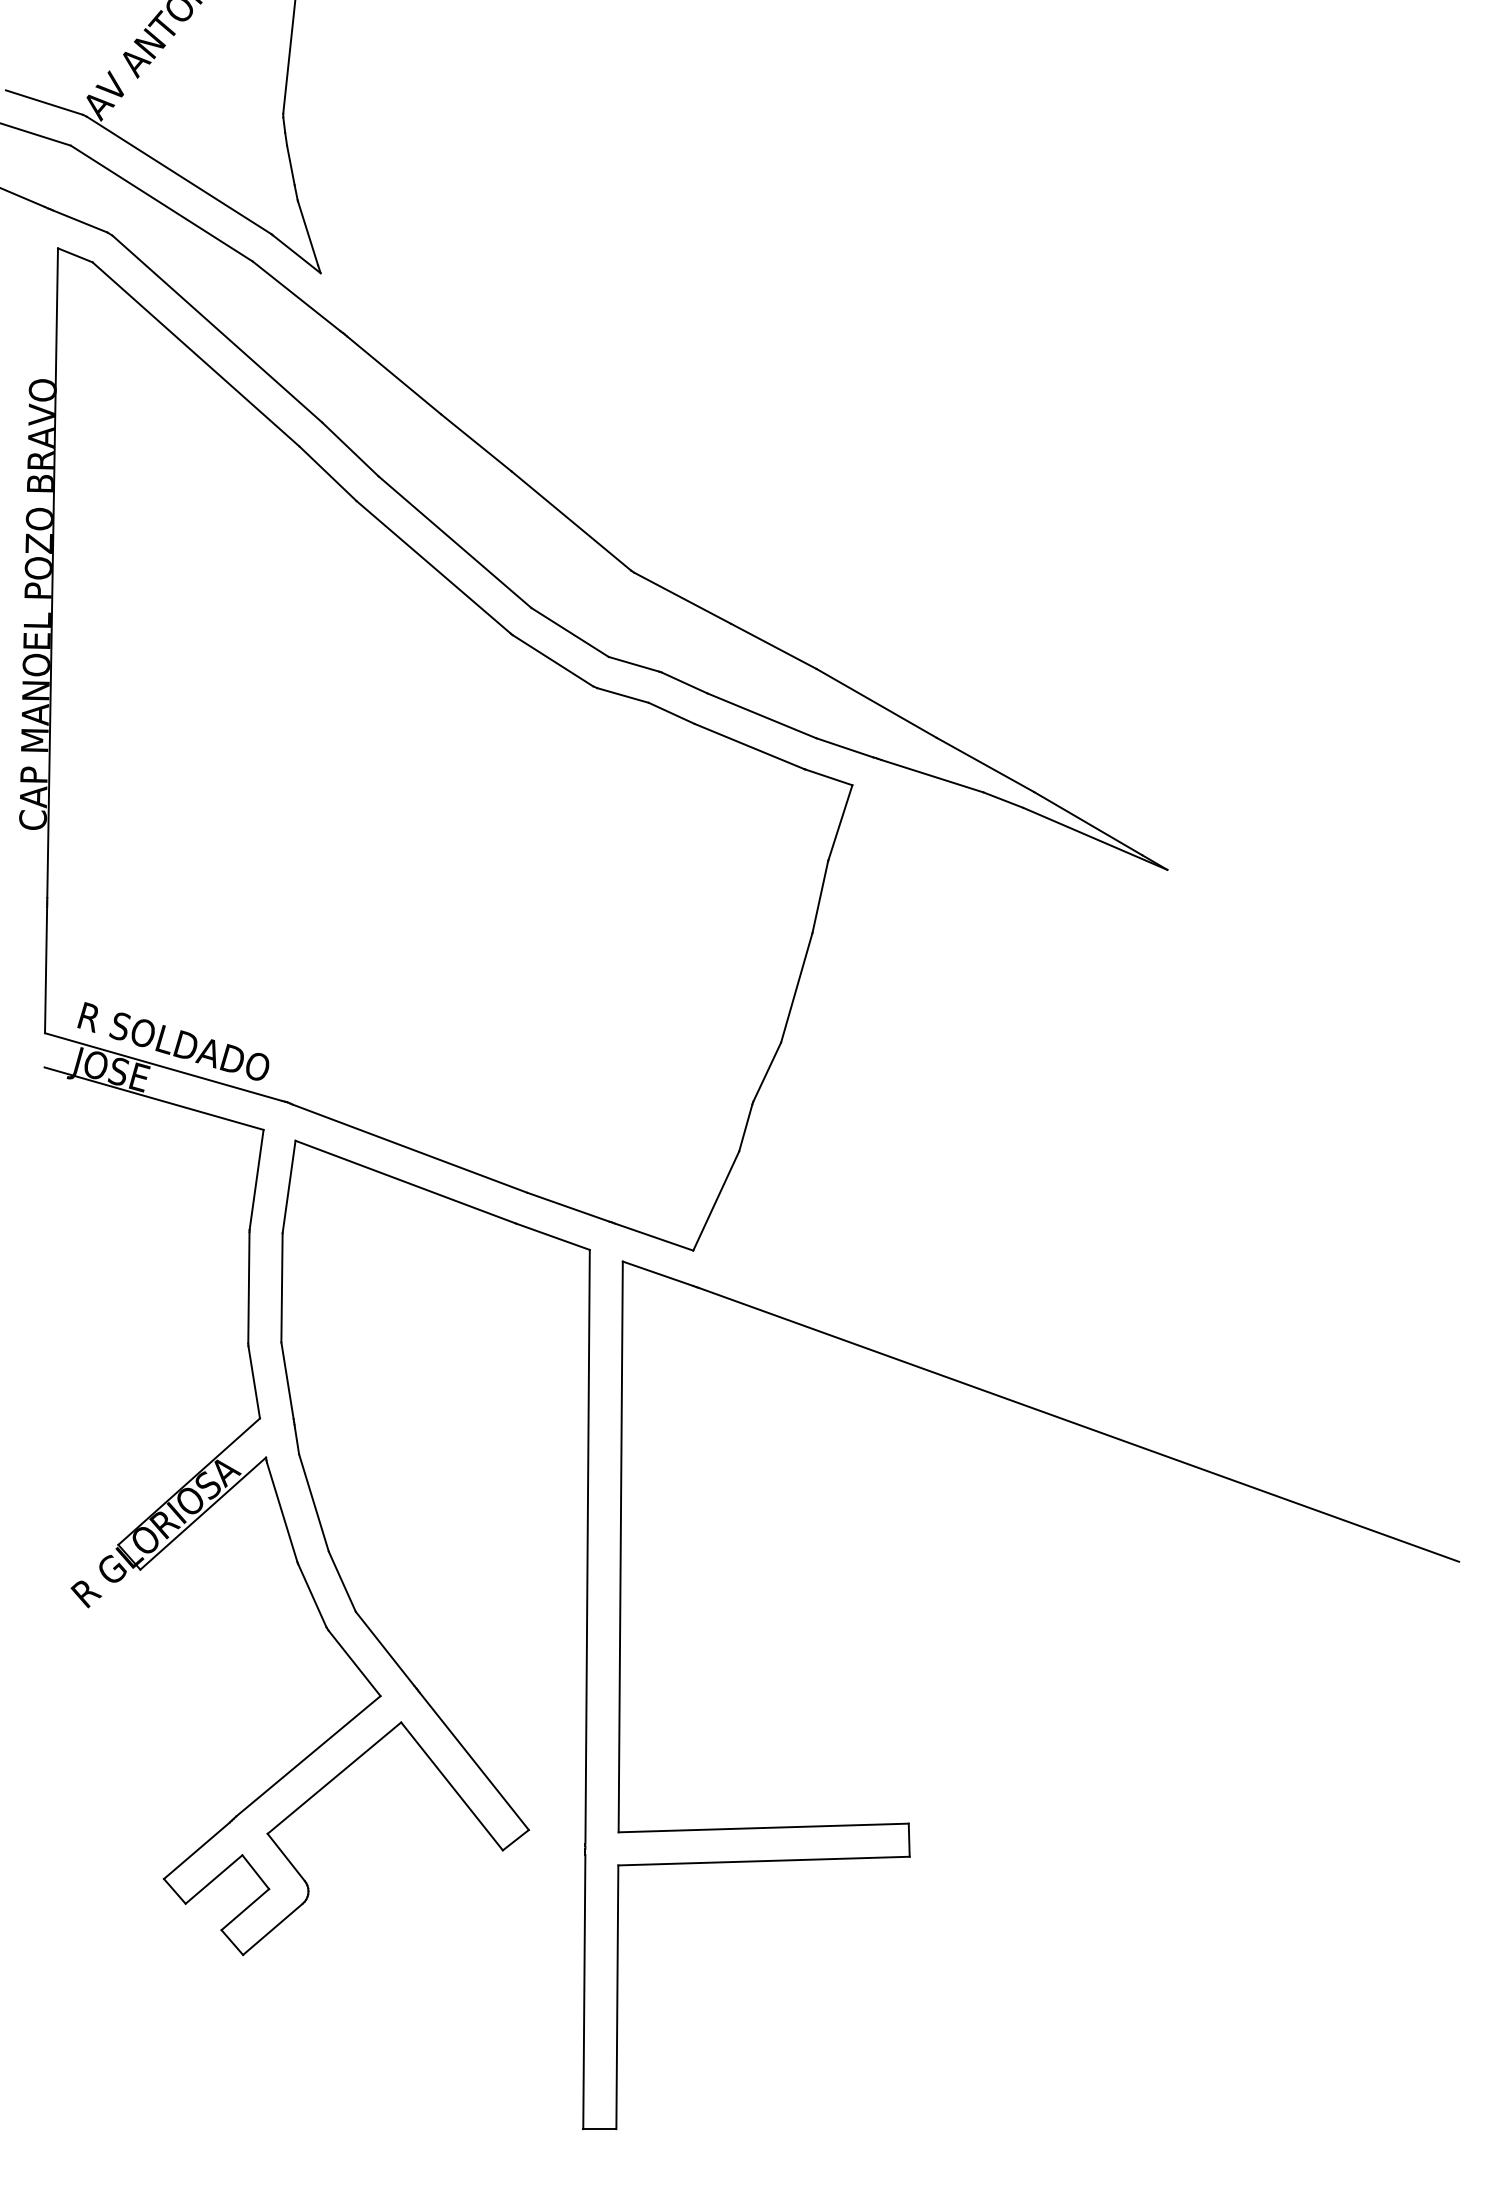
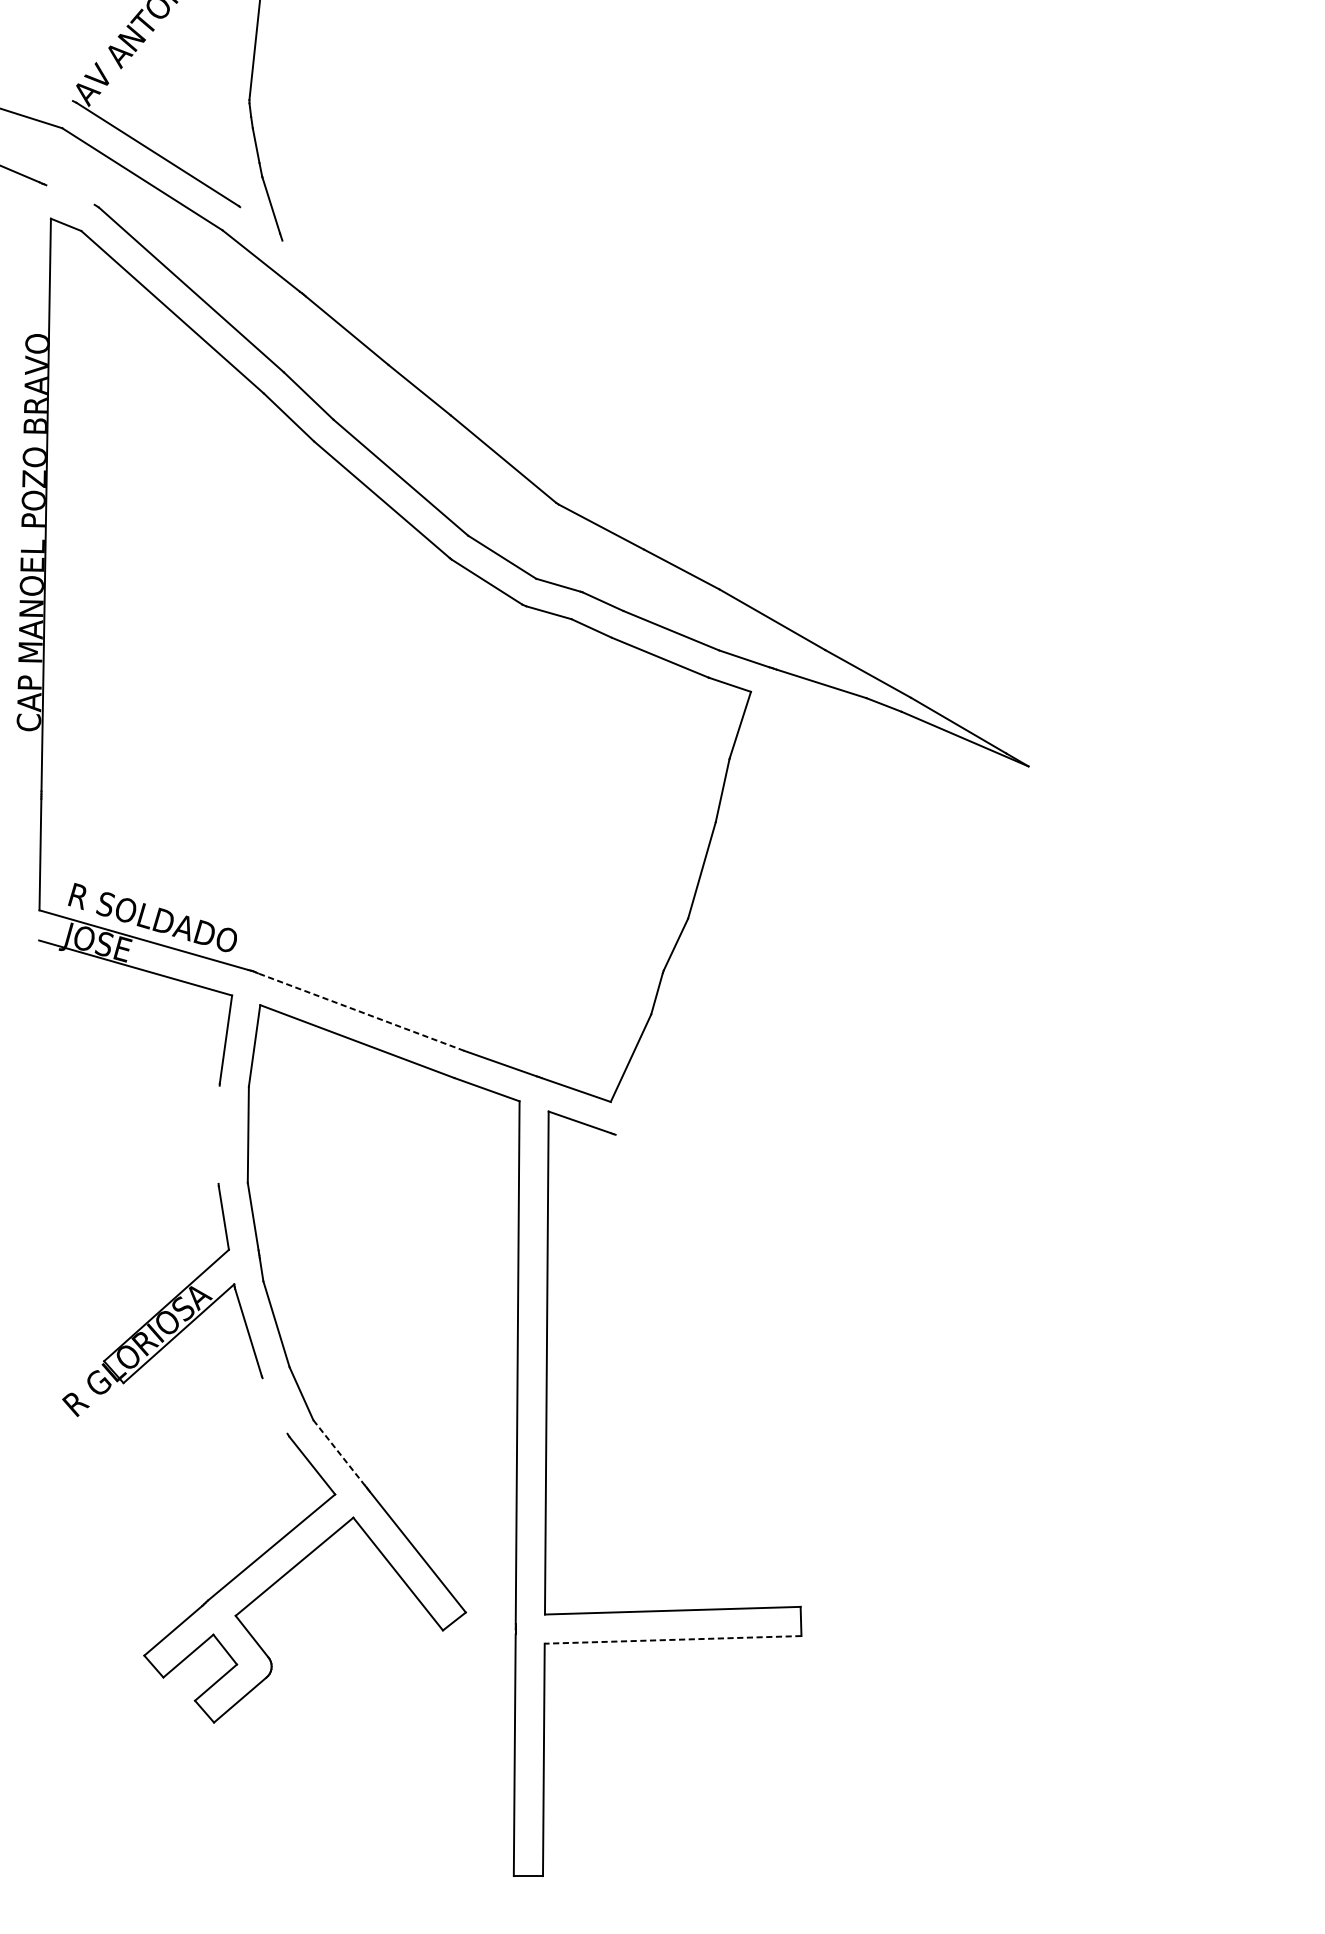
line: (43, 102) -> (38, 90), removed
line: (79, 221) -> (69, 195), removed
line: (296, 254) -> (261, 224), removed
line: (409, 1148) -> (360, 1011), solid -> dashed
line: (248, 1287) -> (218, 1134), removed
line: (1078, 1424) -> (950, 1255), removed
line: (312, 1595) -> (275, 1405), removed
line: (385, 1649) -> (339, 1453), solid -> dashed
line: (764, 1861) -> (673, 1640), solid -> dashed

